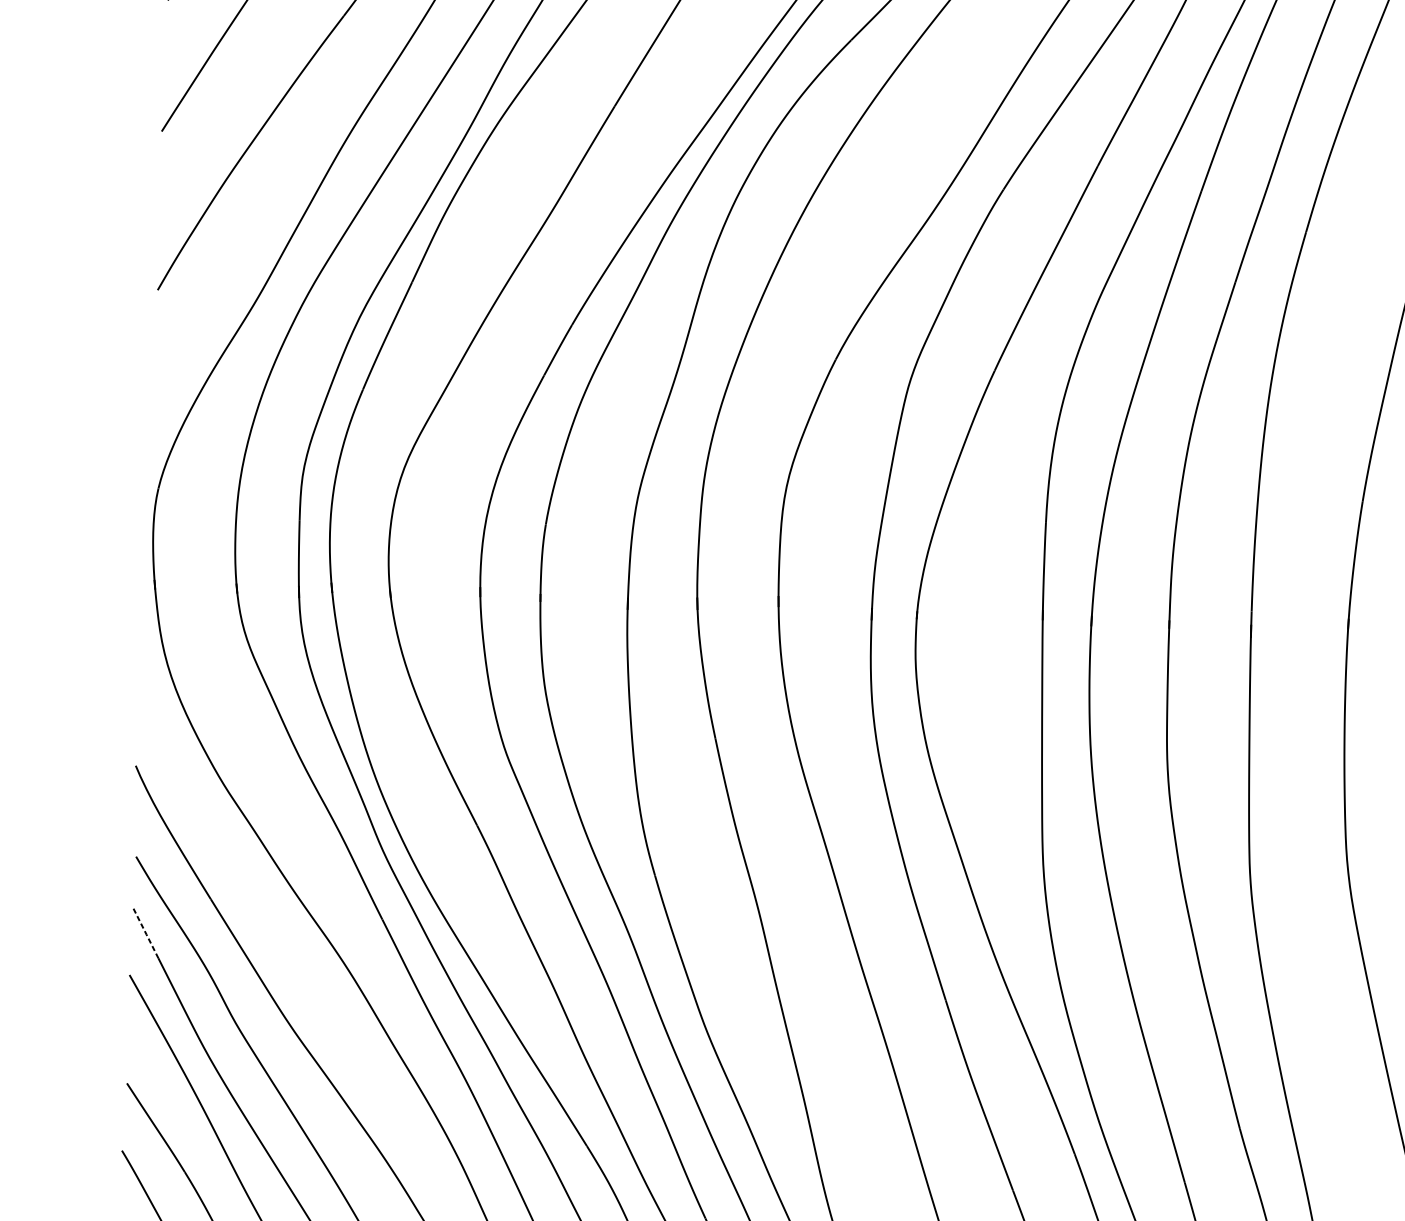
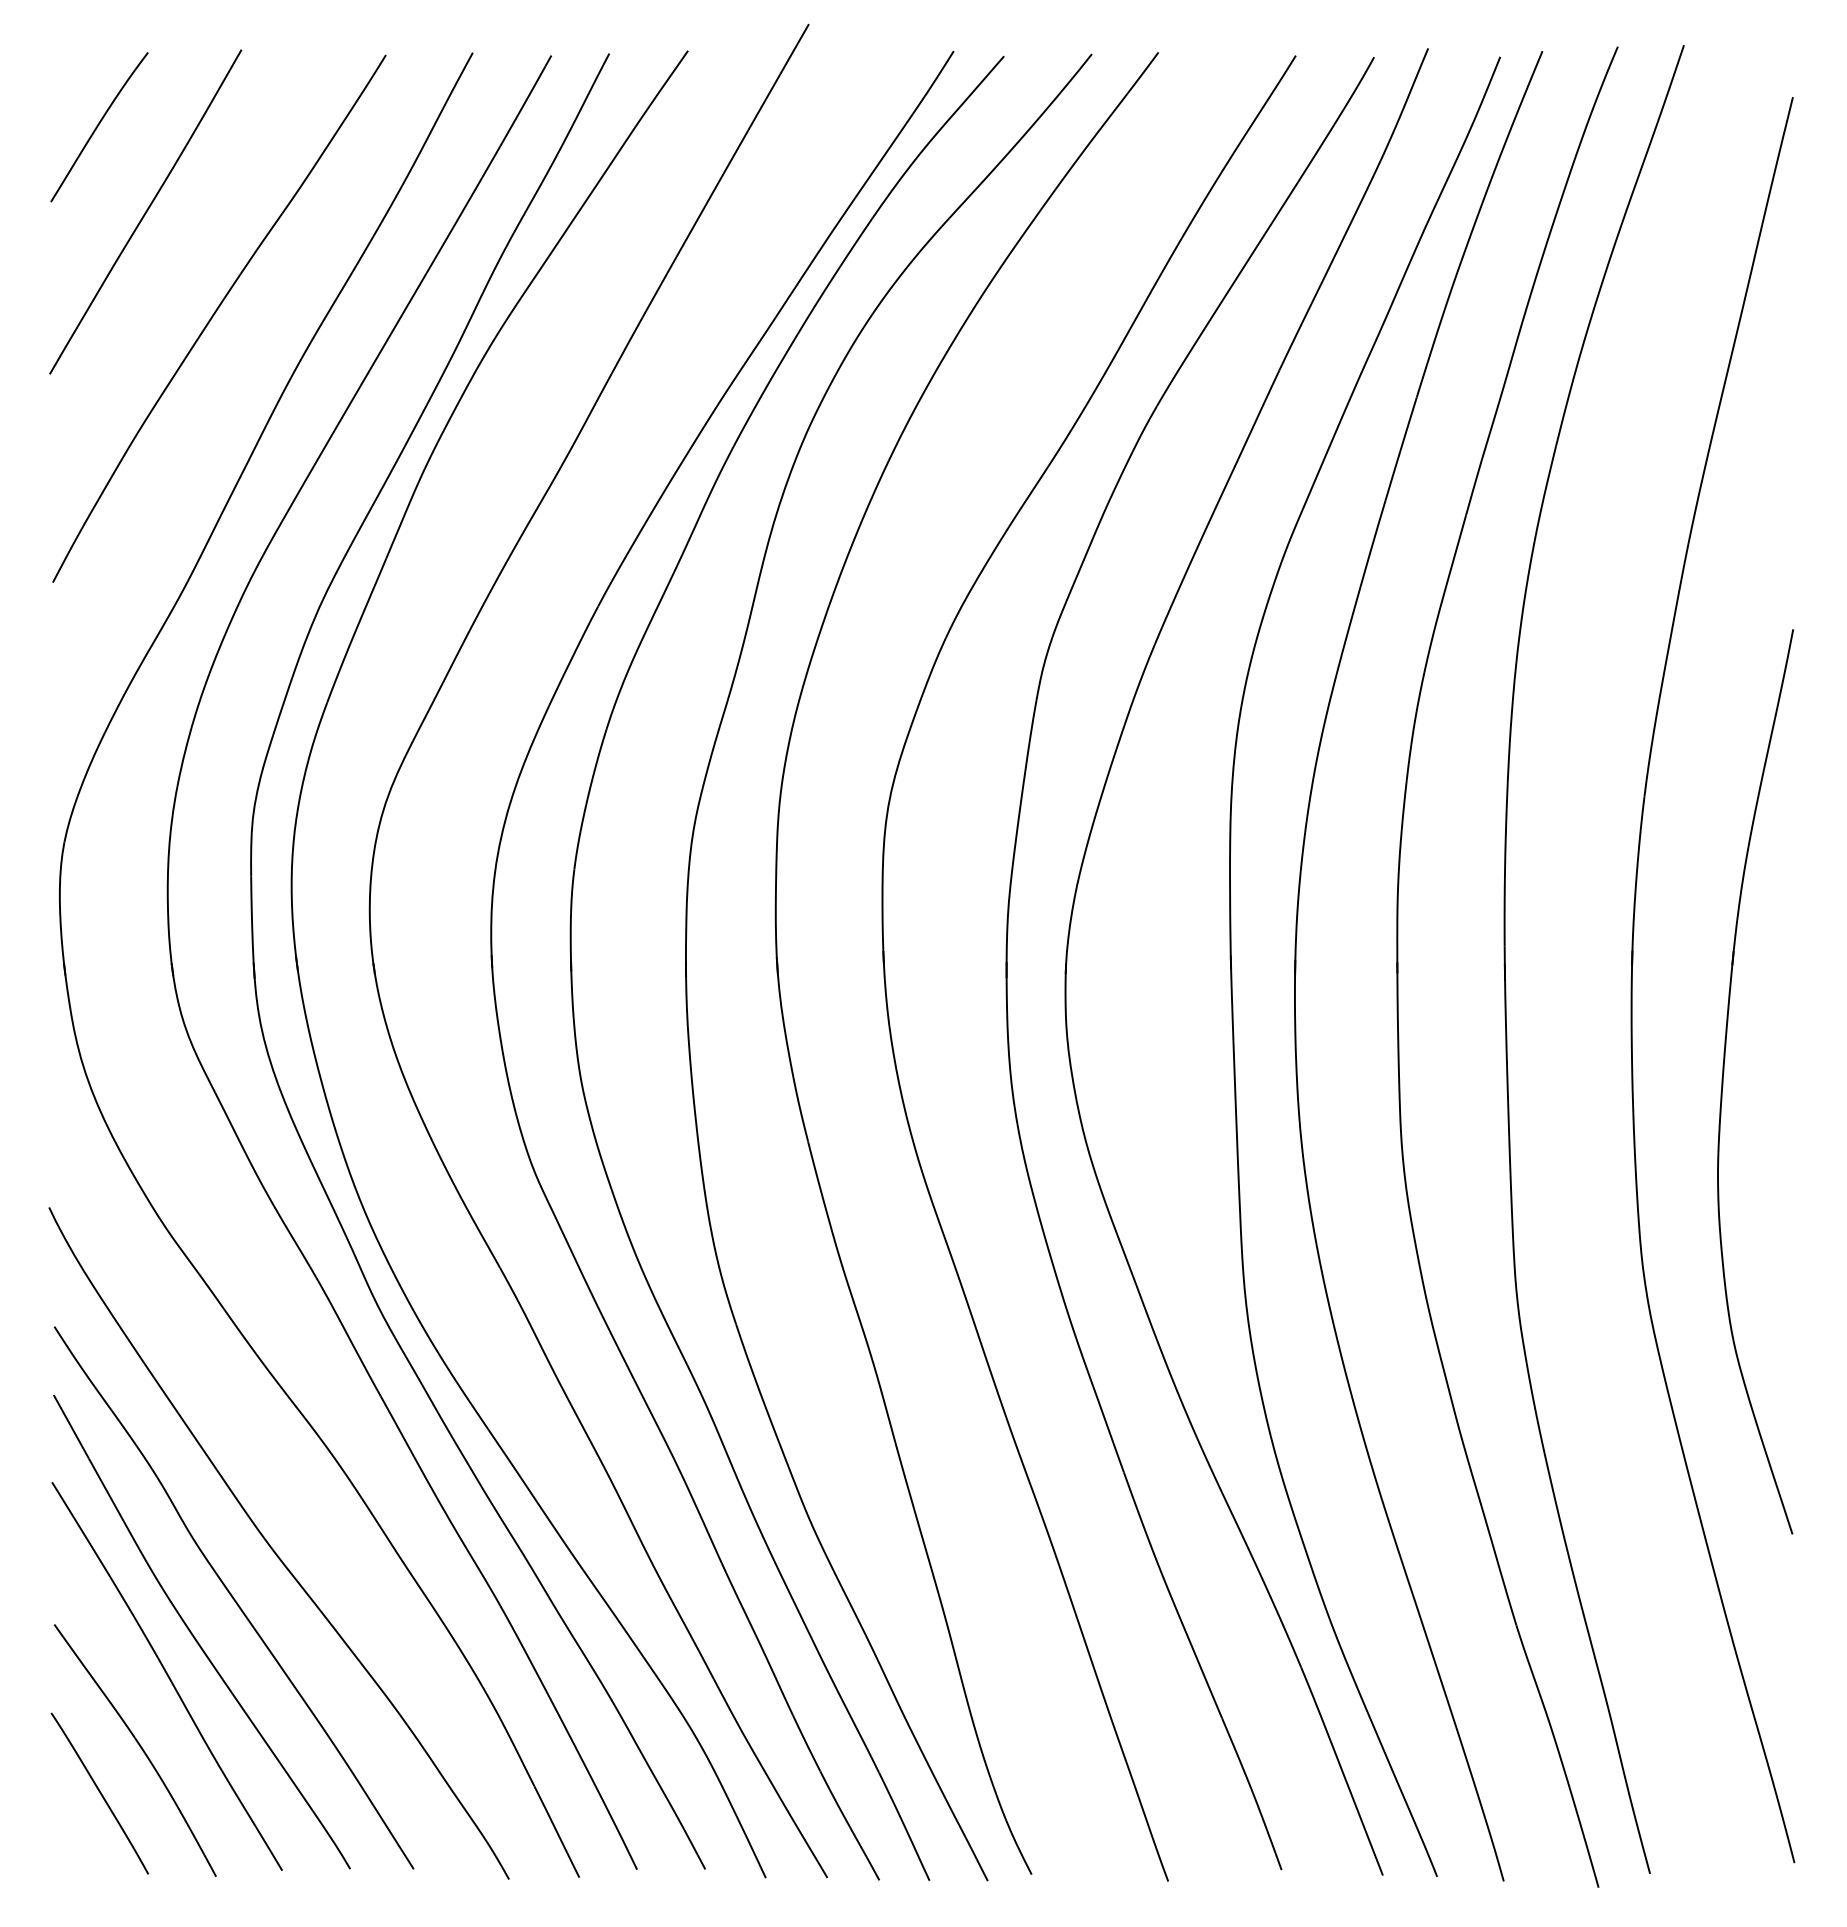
line: (146, 933) -> (71, 1427), dashed -> solid

